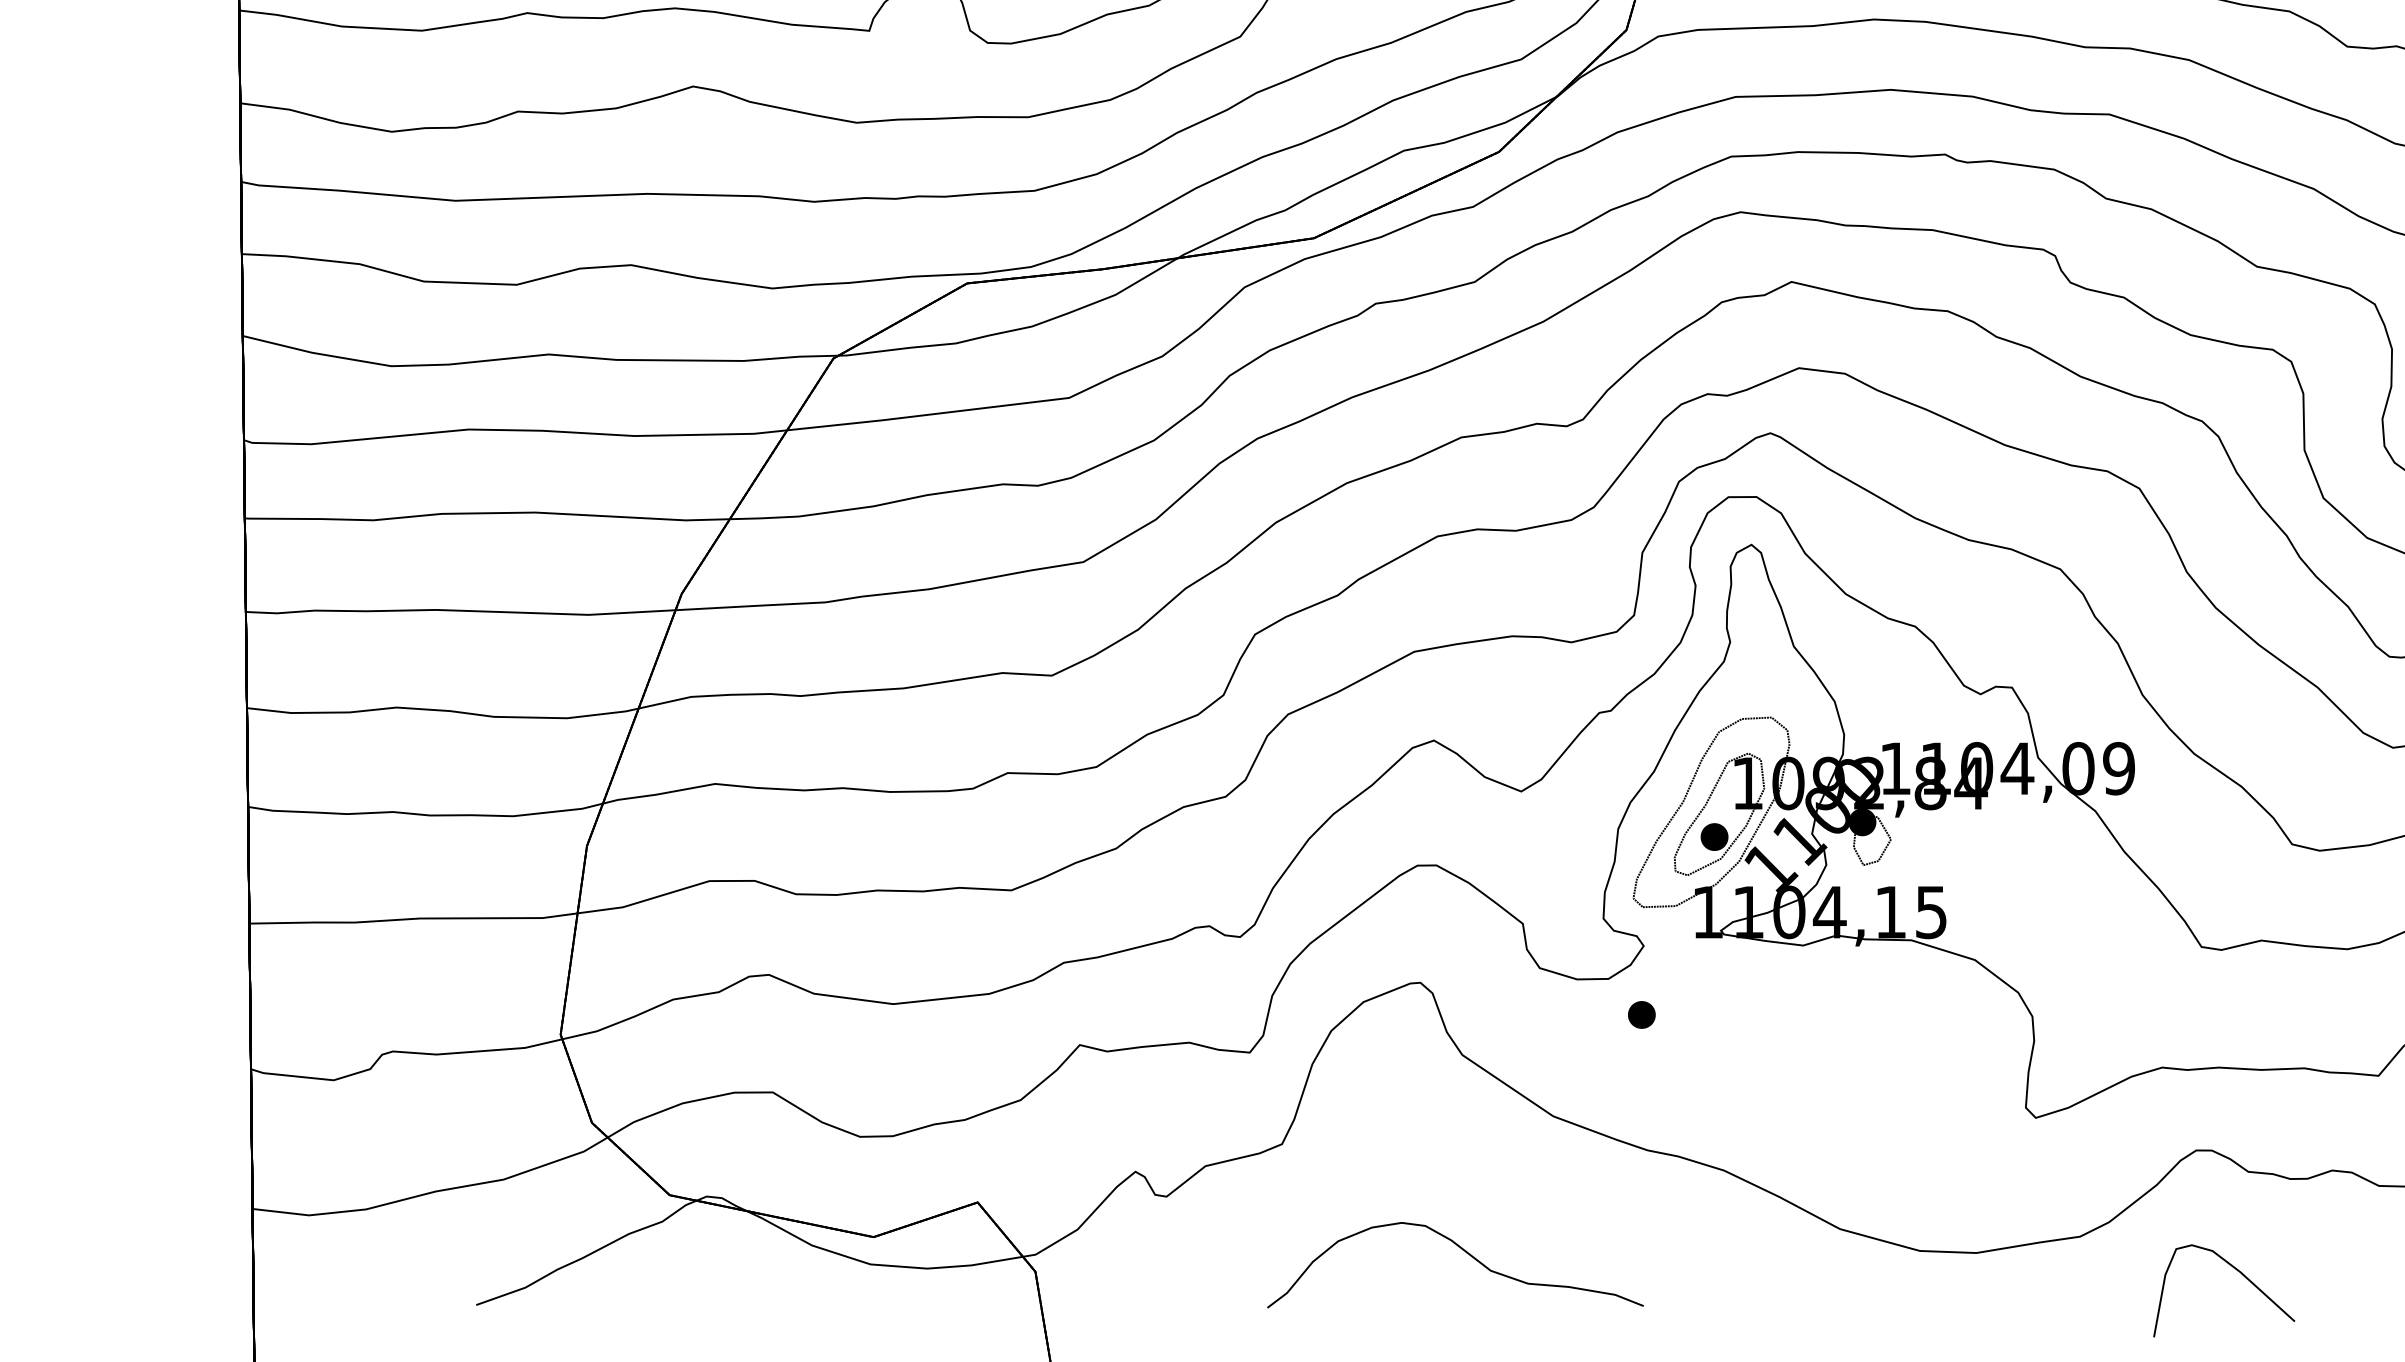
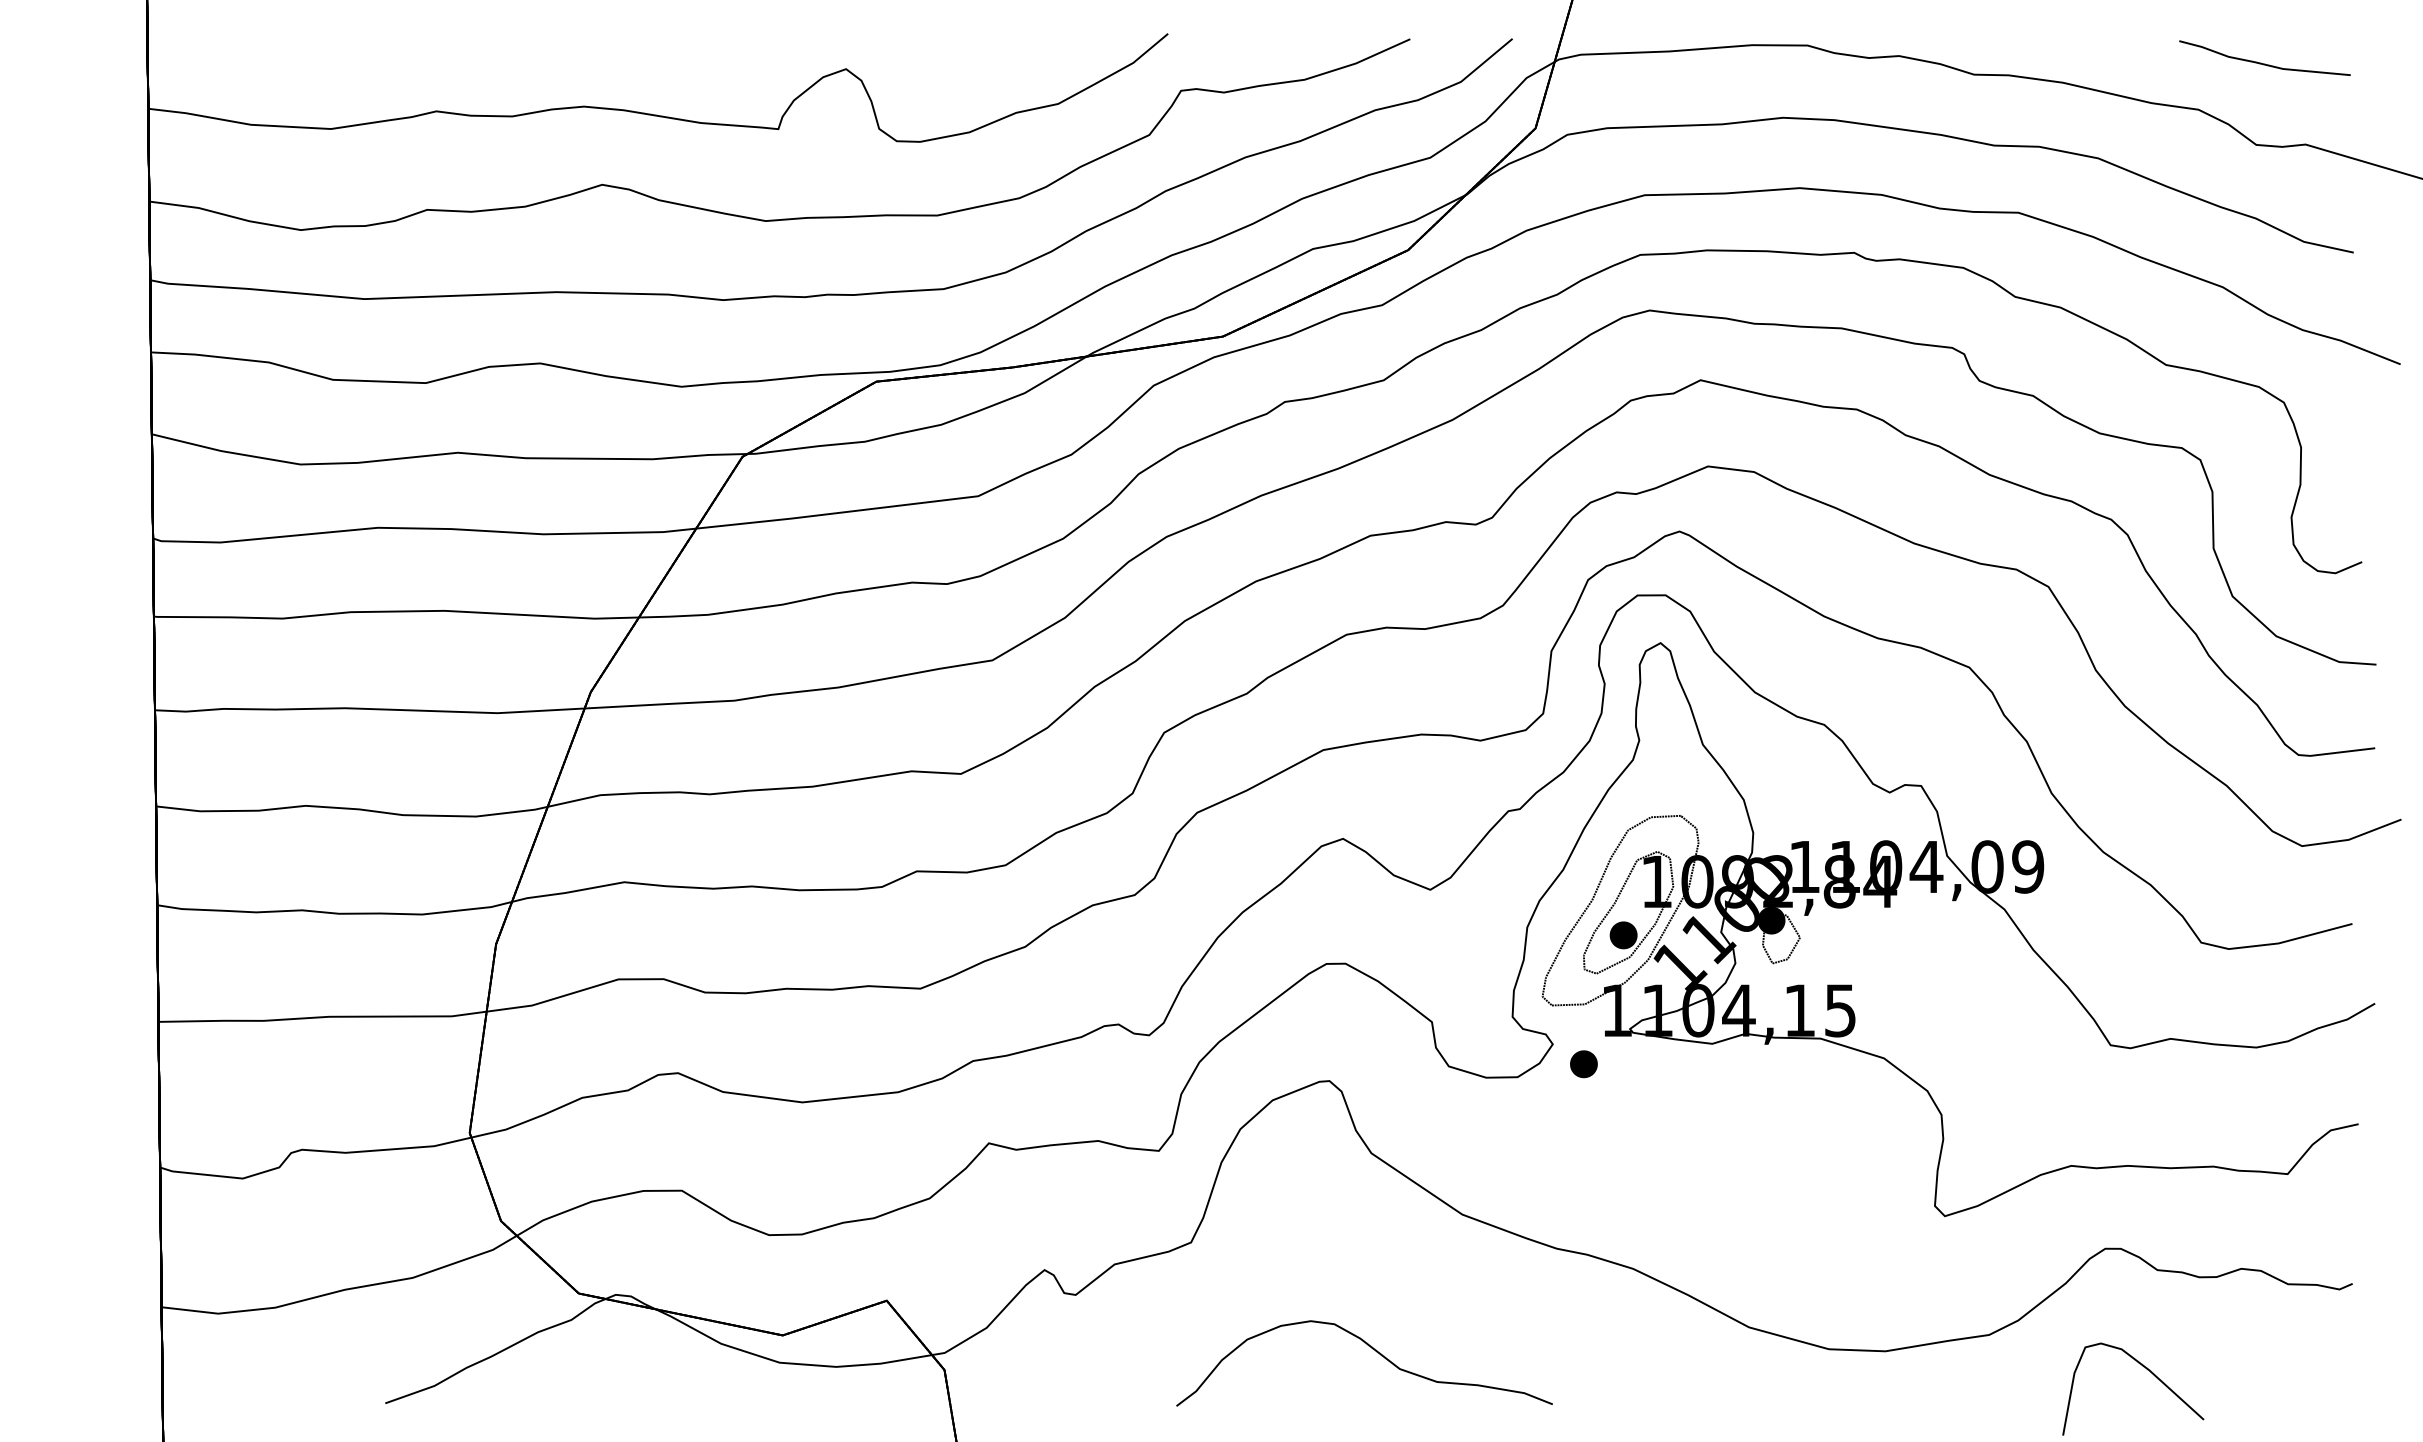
part: (1641, 1015) -> (1583, 1064), moved

